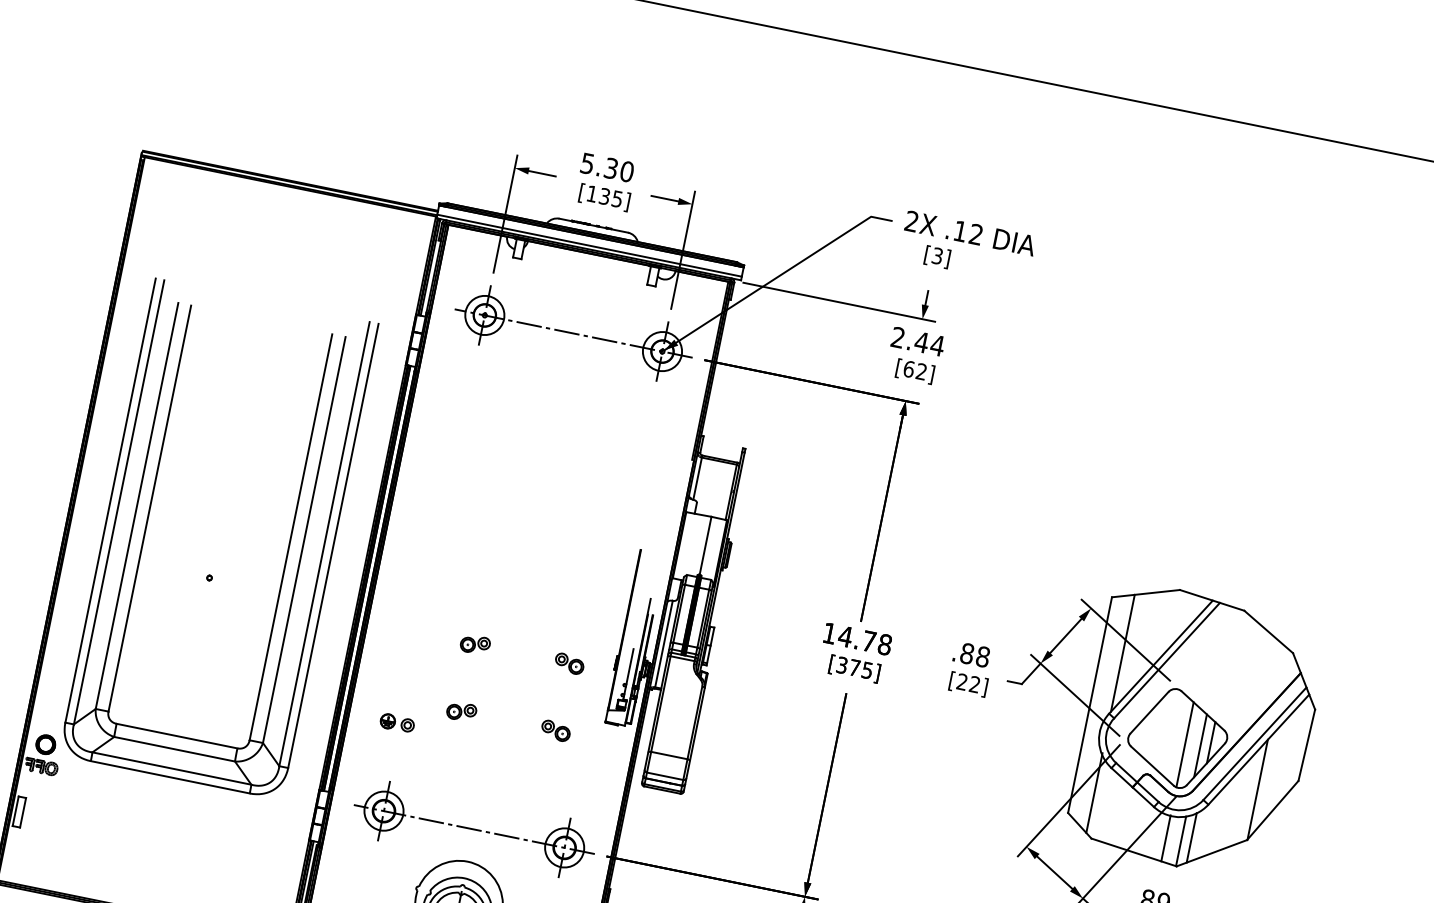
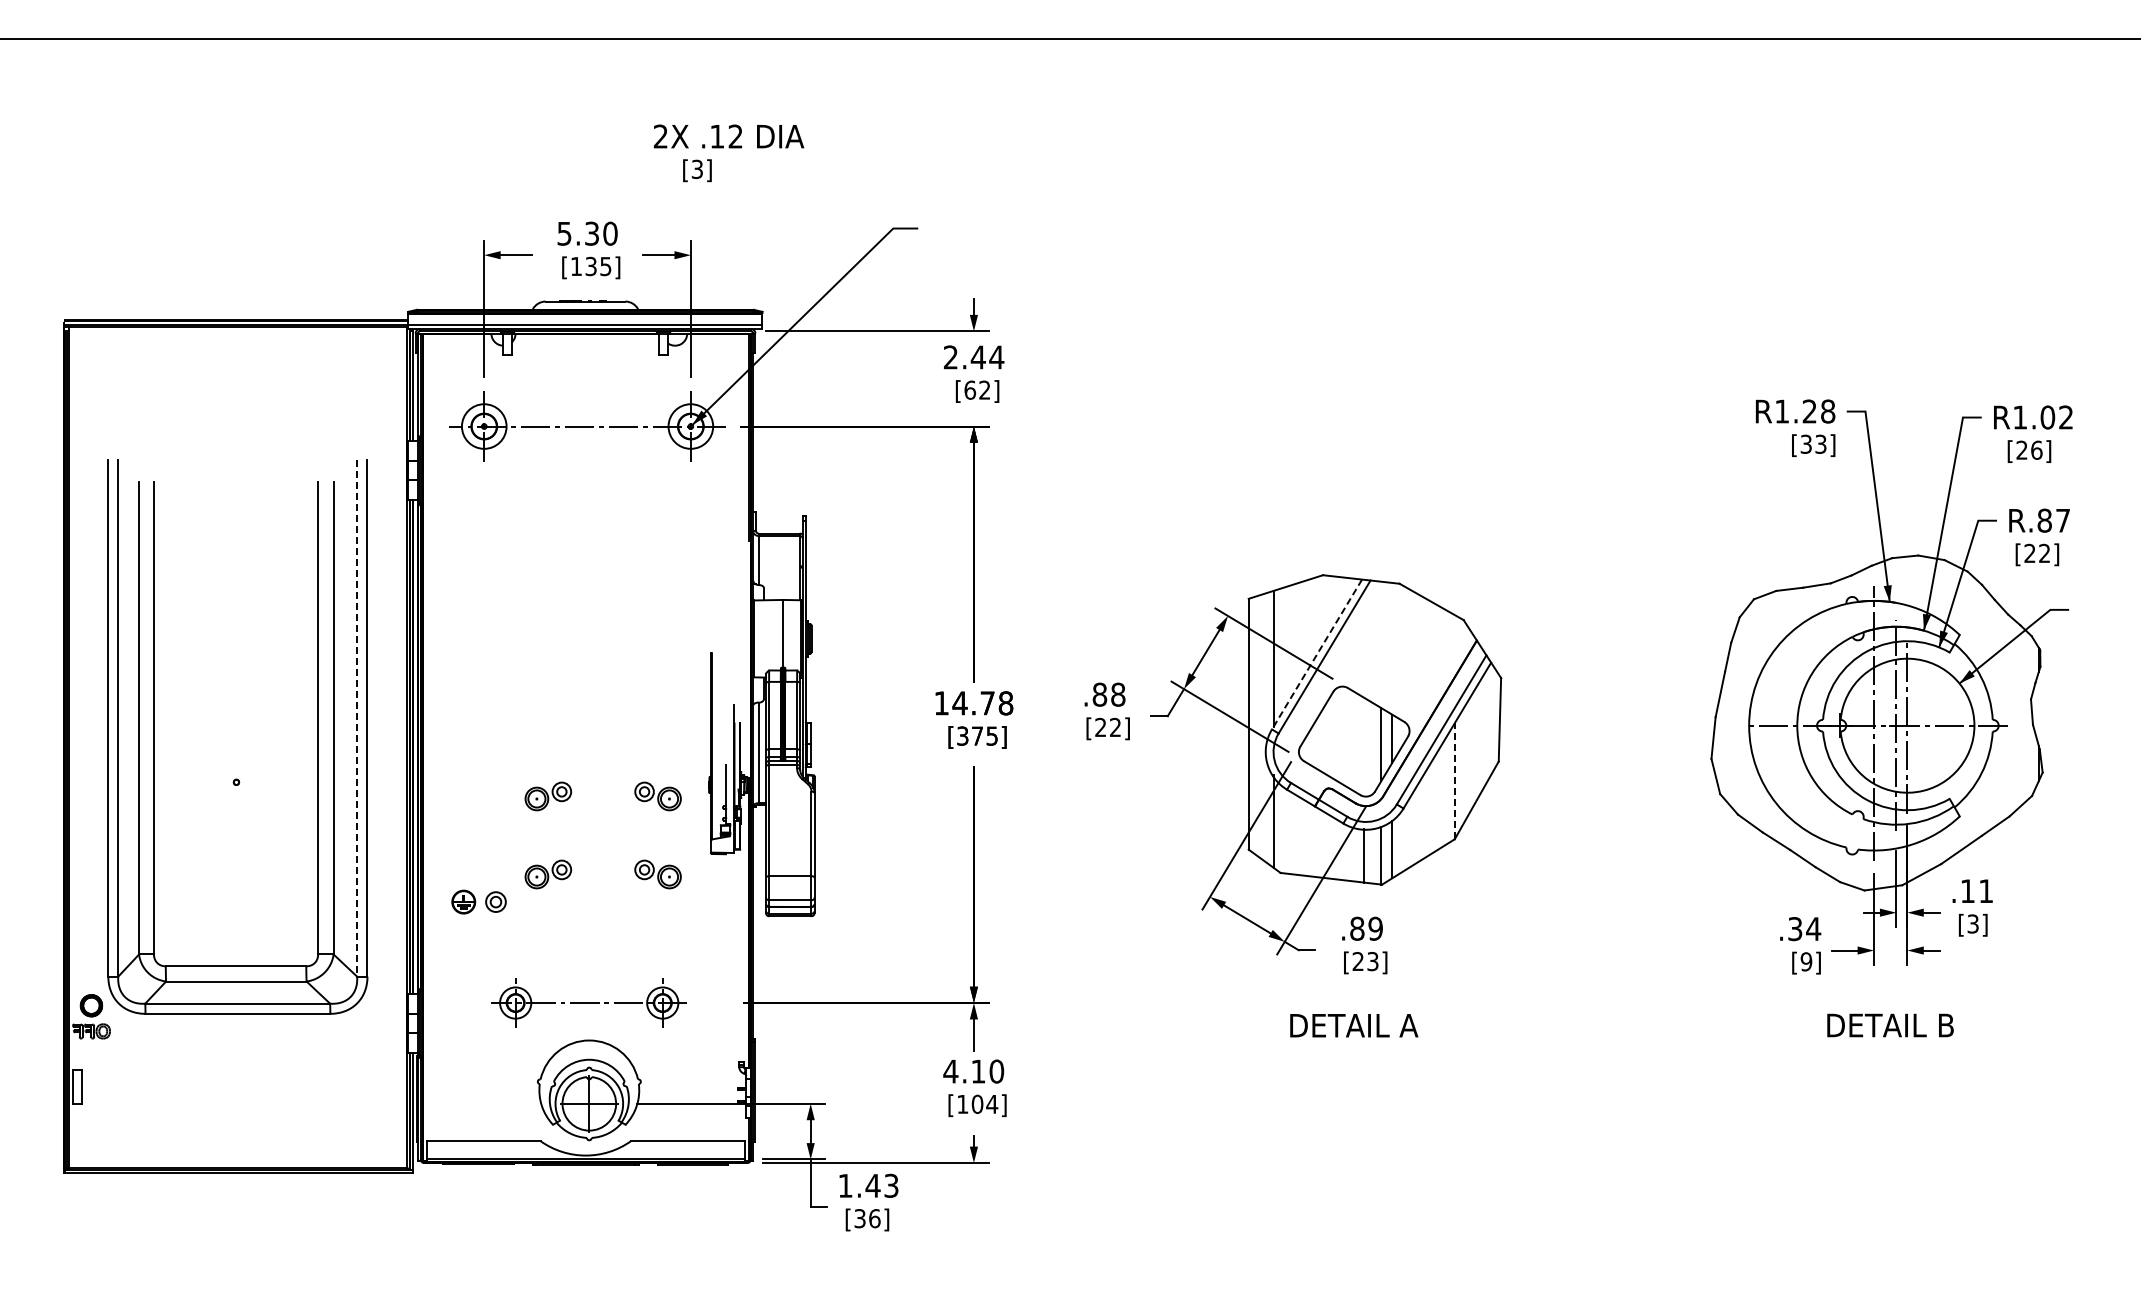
text: (967, 247) -> (728, 153), moved
line: (324, 544) -> (357, 718), solid -> dashed
part: (475, 644) -> (548, 796), size x1.4
line: (1160, 657) -> (1316, 654), solid -> dashed
part: (569, 663) -> (657, 796), size x1.4
part: (461, 711) -> (548, 874), size x1.4
part: (397, 722) -> (479, 901), size x1.4
part: (555, 730) -> (657, 874), size x1.4
line: (1184, 744) -> (1363, 746), removed
line: (1257, 789) -> (1455, 780), solid -> dashed
part: (473, 828) -> (588, 1002), size x0.7

